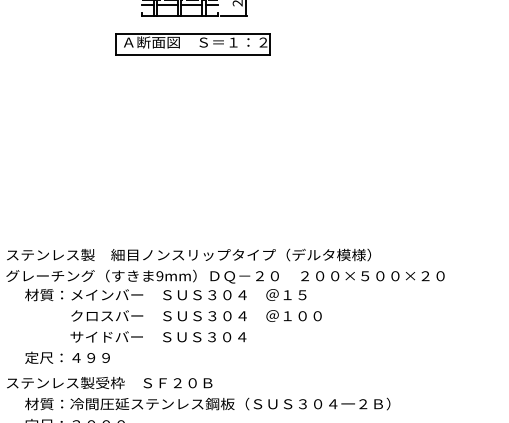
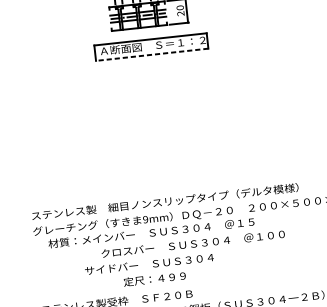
line: (192, 54) -> (151, 54), solid -> dashed
text: (196, 315) -> (193, 243), moved
text: (67, 357) -> (154, 278), moved

